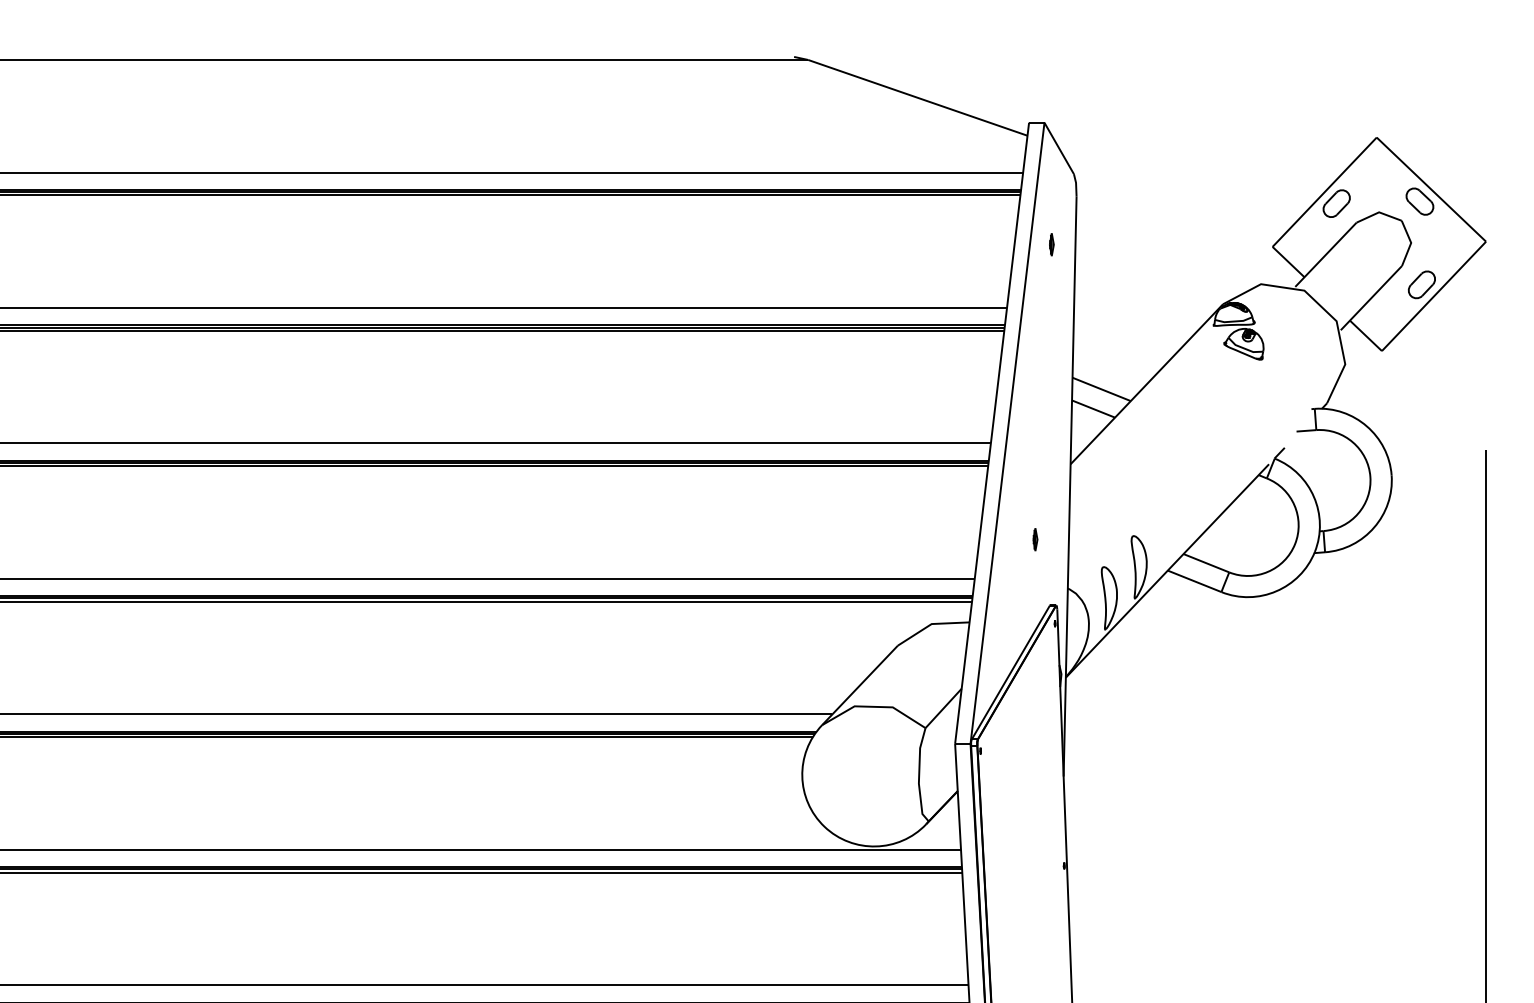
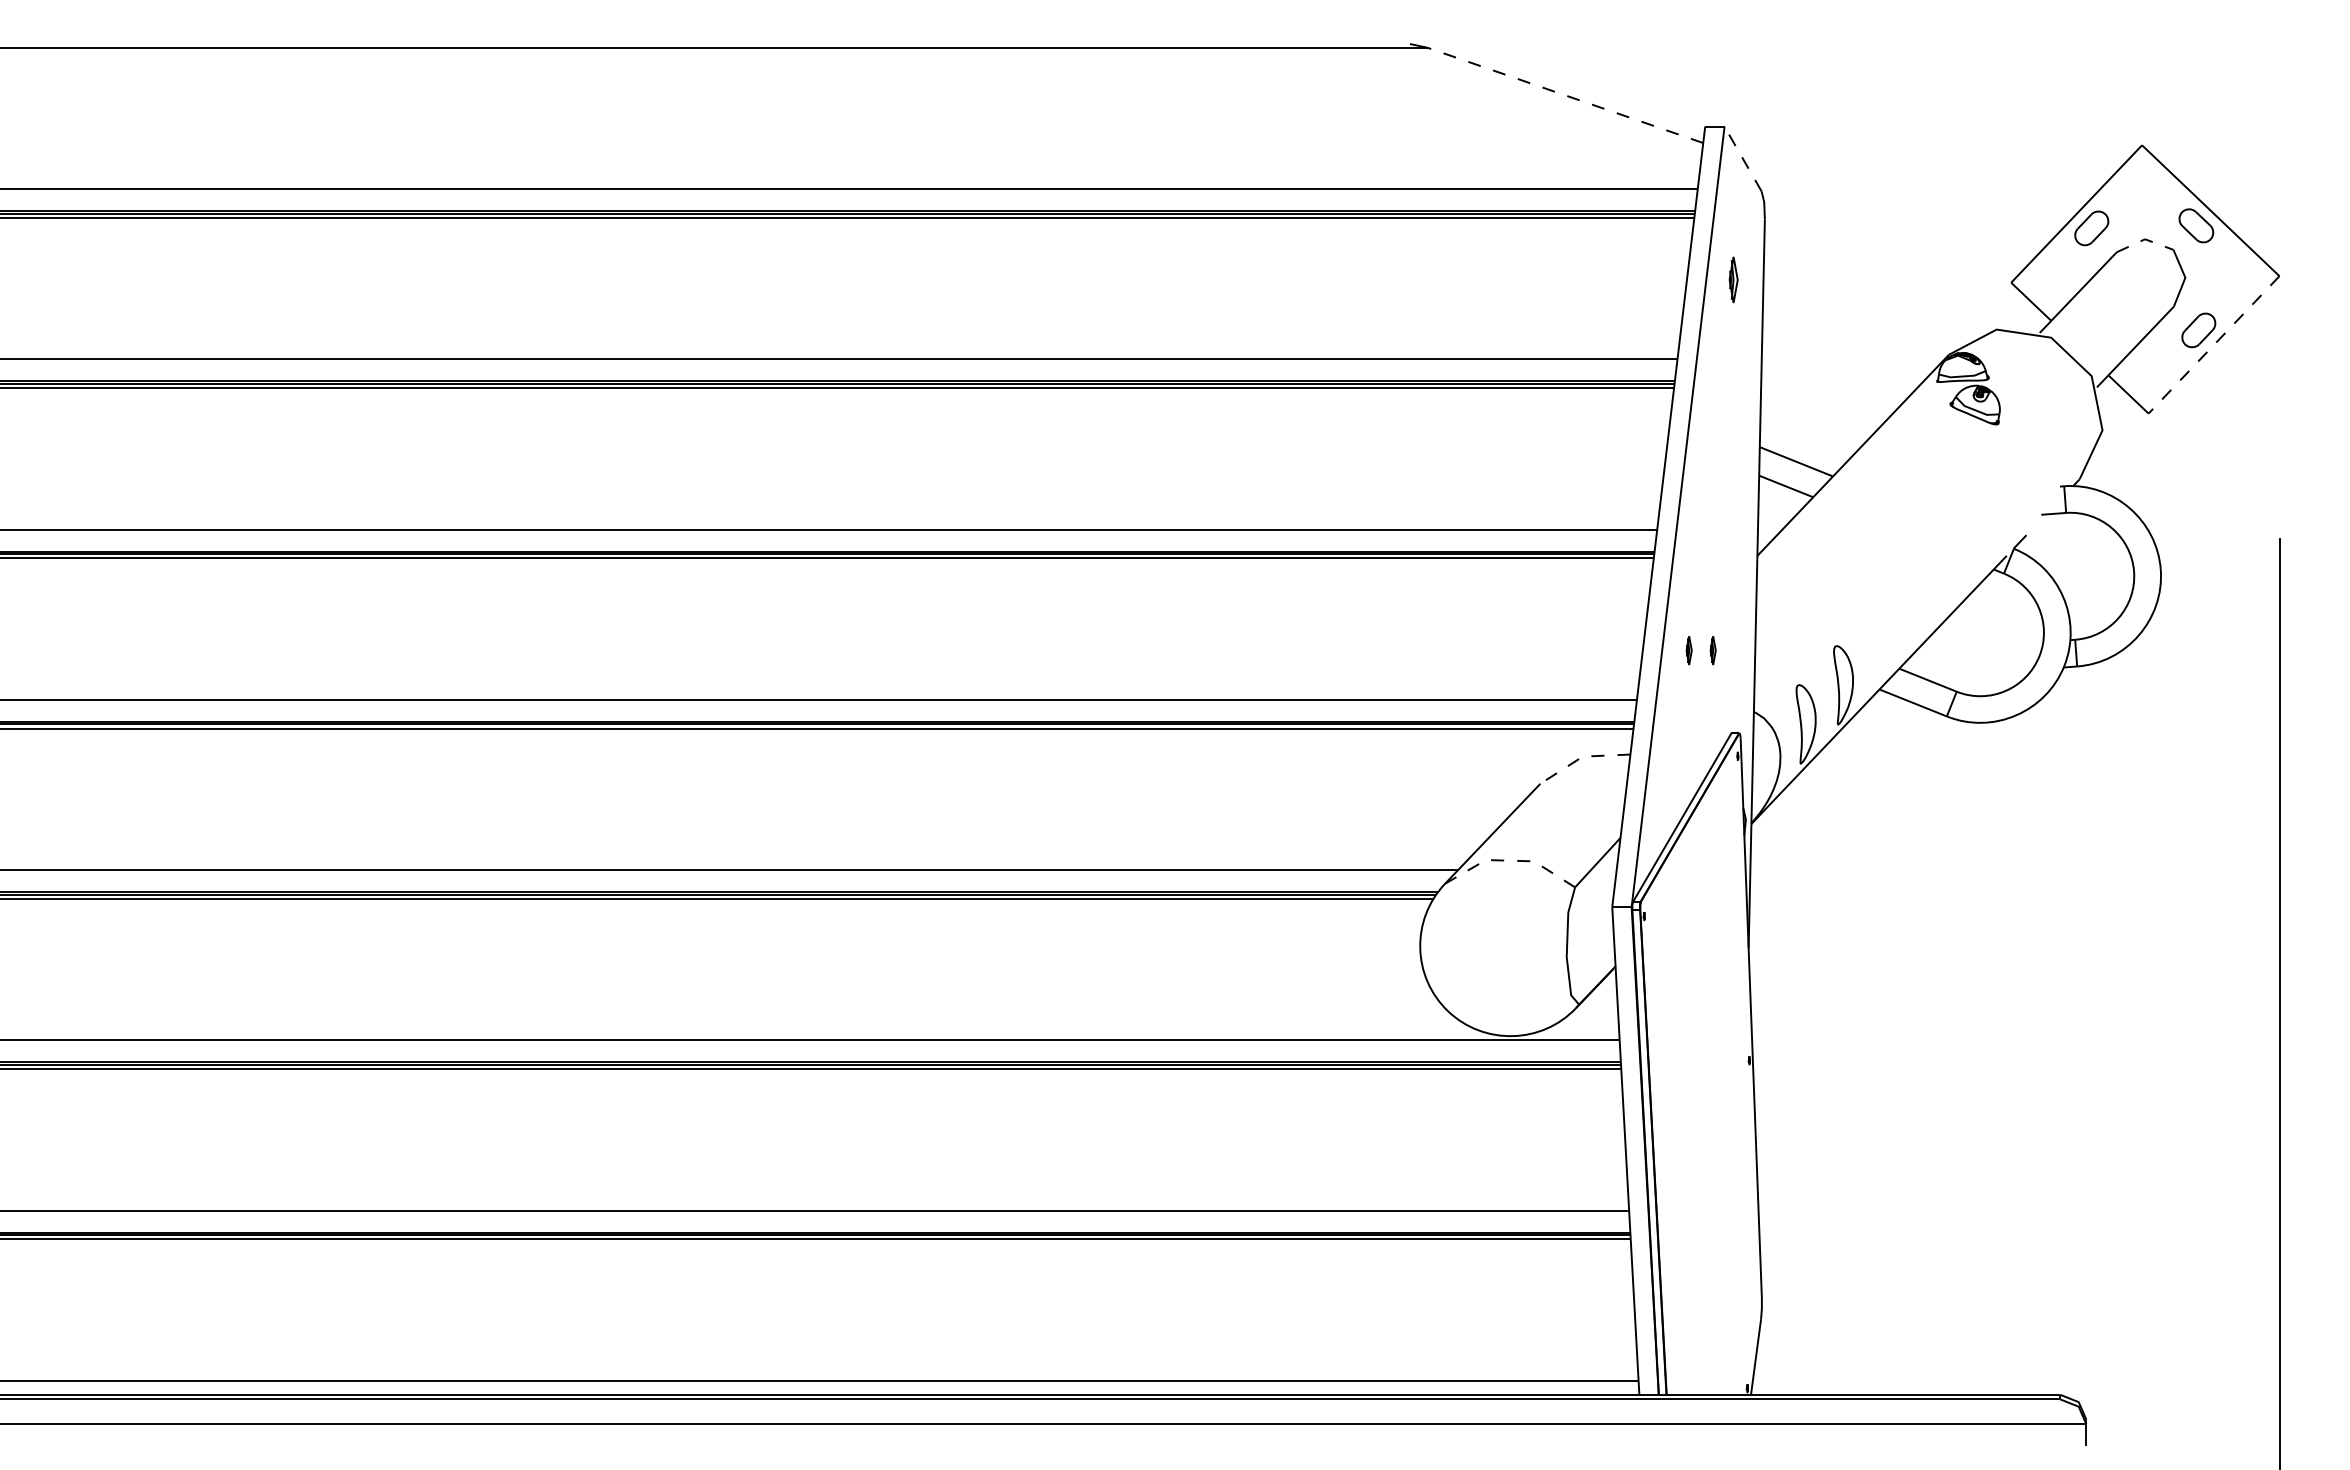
line: (917, 97) -> (1565, 95), solid -> dashed
line: (1058, 148) -> (1742, 158), solid -> dashed
line: (1379, 212) -> (2145, 239), solid -> dashed
part: (1051, 244) -> (1733, 279), size x1.6
line: (1434, 296) -> (2214, 344), solid -> dashed
part: (1015, 539) -> (1688, 650), added
line: (930, 624) -> (1581, 757), solid -> dashed
line: (874, 706) -> (1510, 860), solid -> dashed

